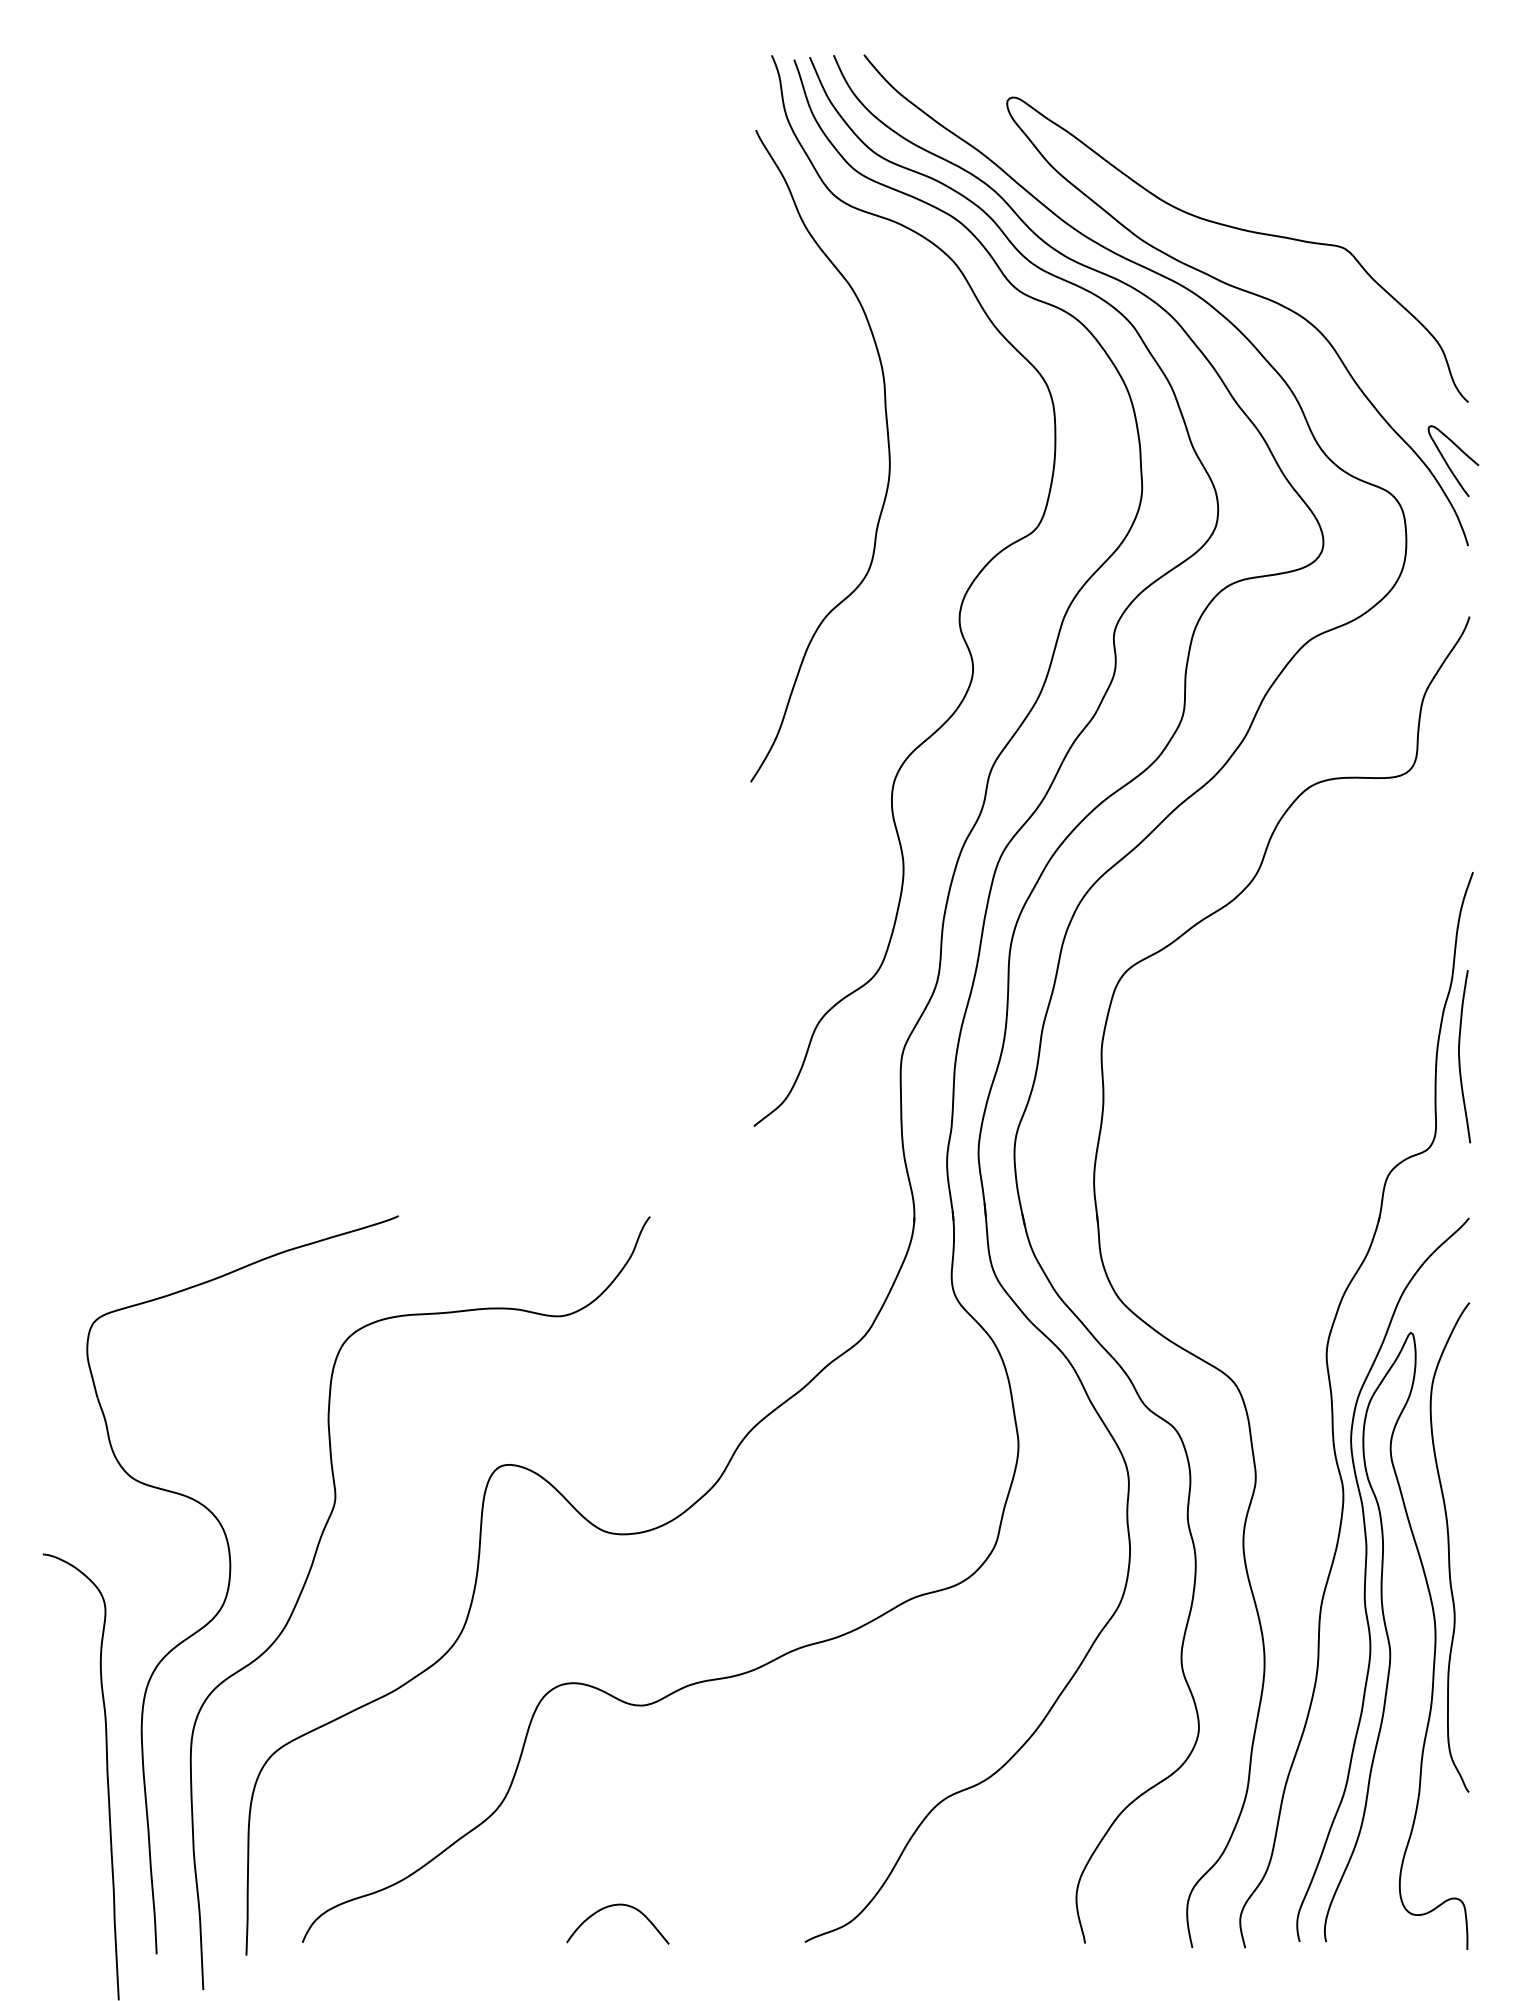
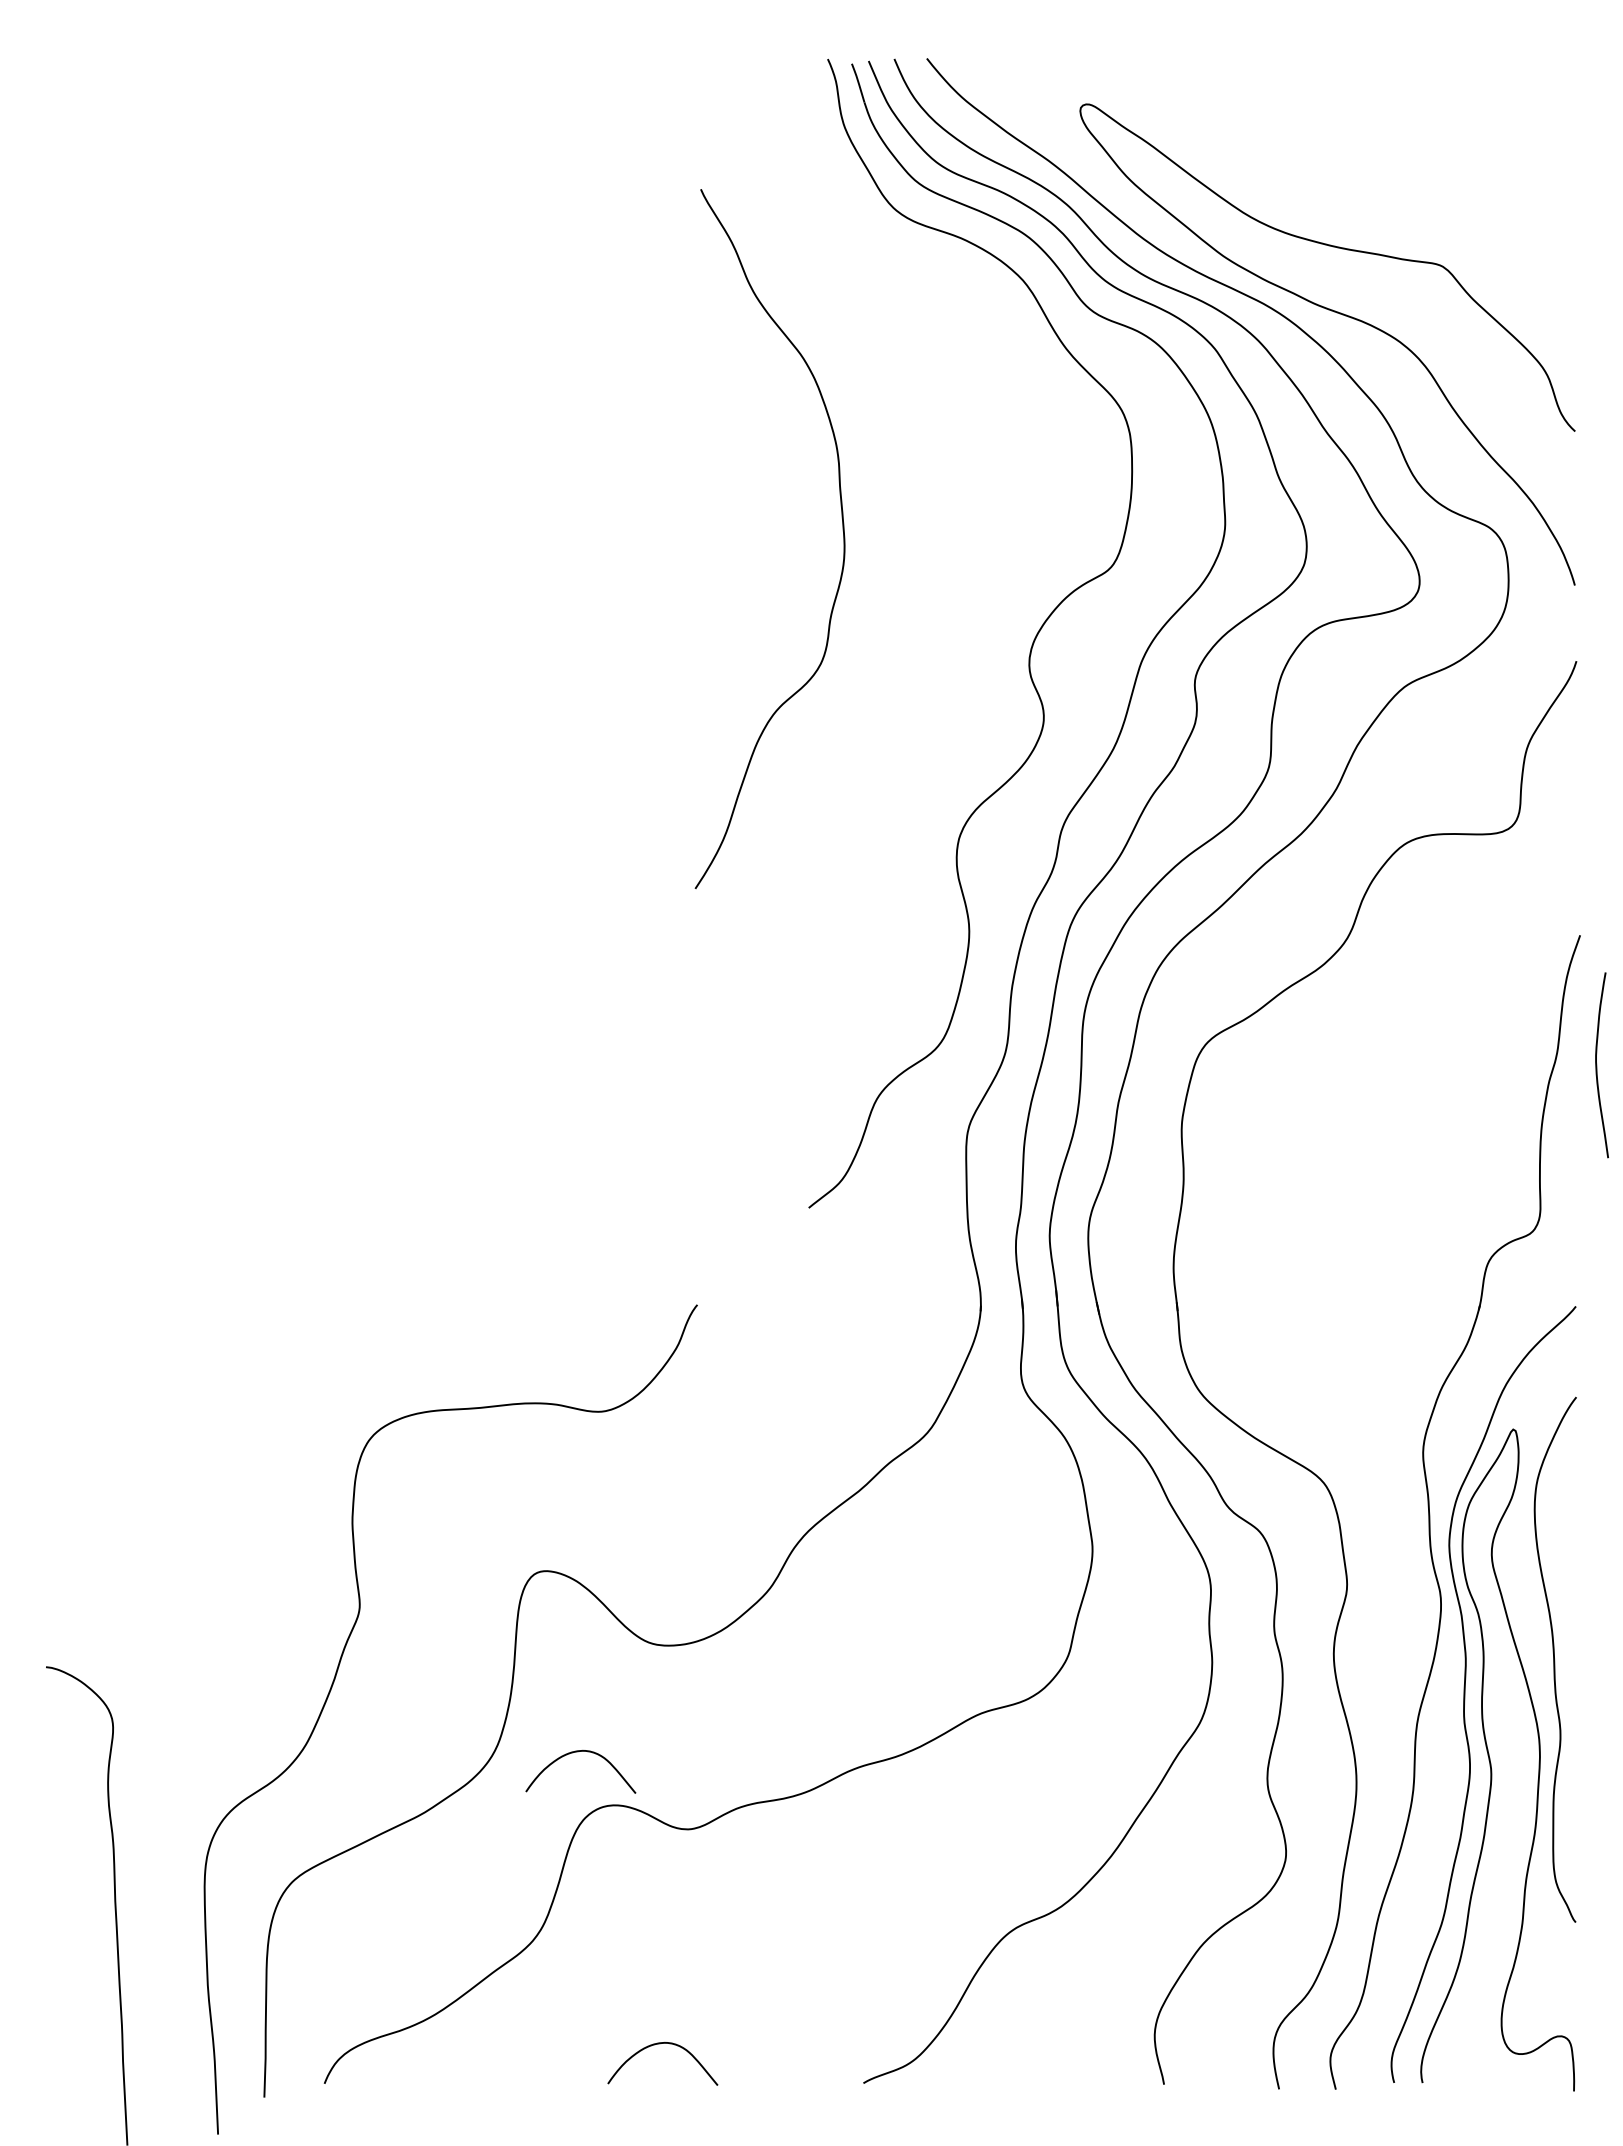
curve: (887, 448) -> (842, 530), moved
curve: (1447, 462) -> (1552, 495), removed
curve: (1460, 1056) -> (1597, 1065), moved
part: (230, 1580) -> (247, 1695), removed
curve: (539, 1633) -> (578, 1752), added

